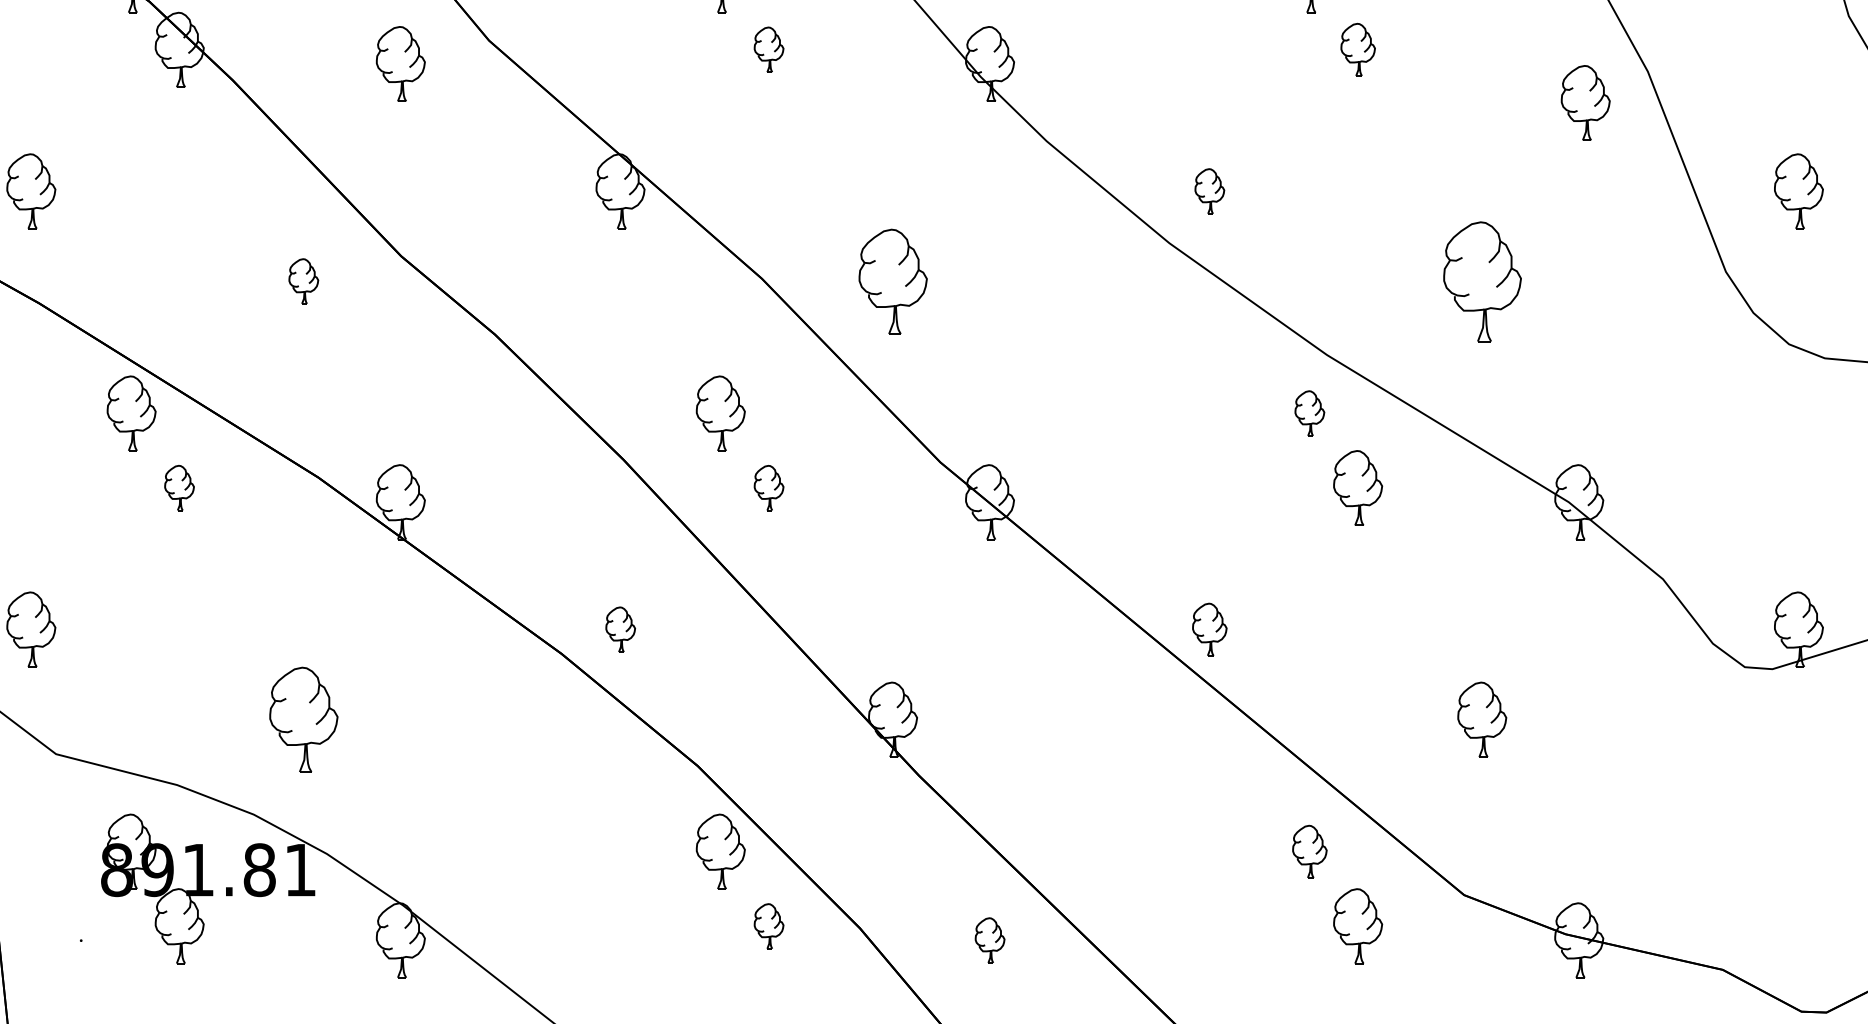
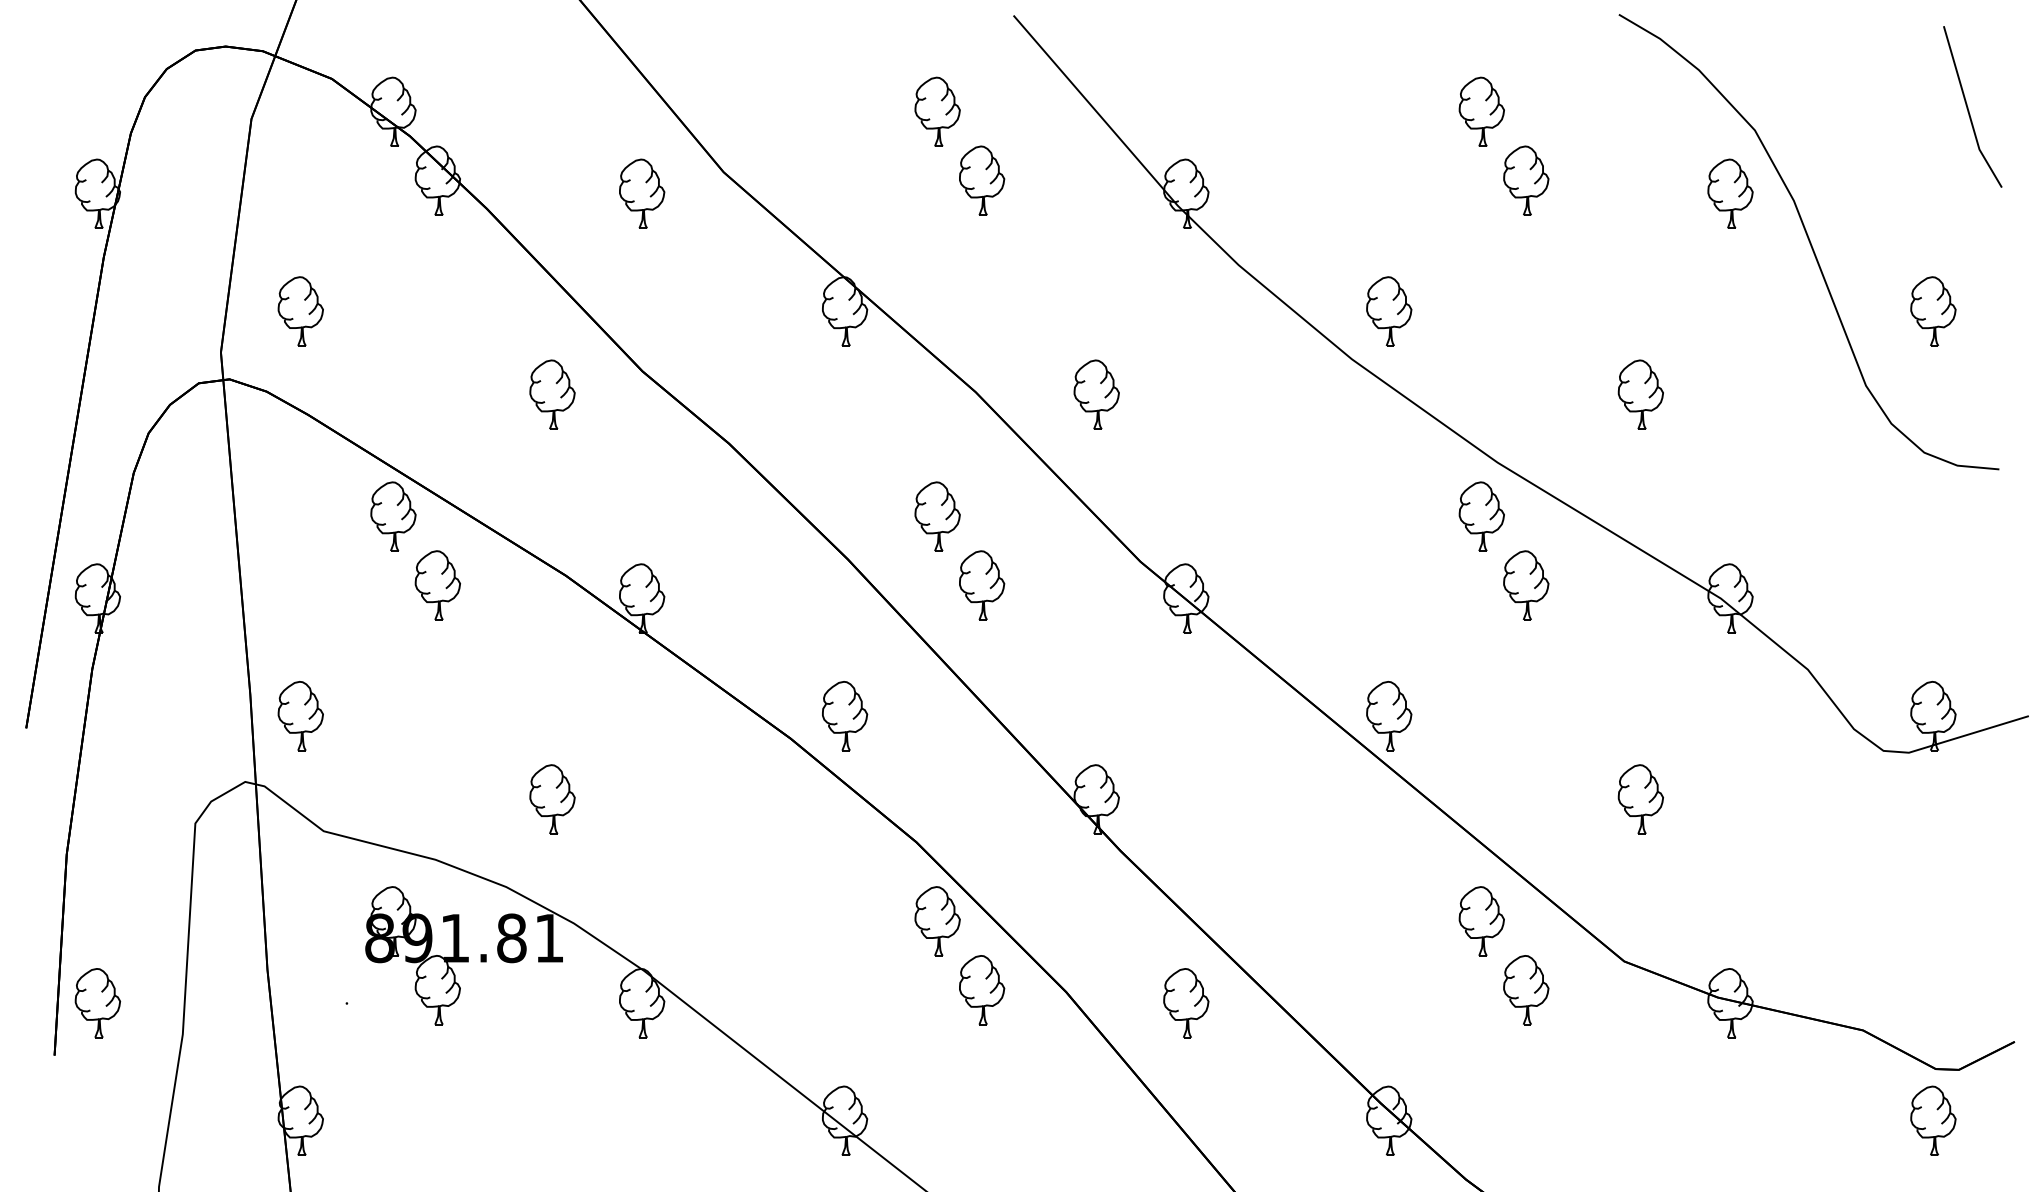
part: (769, 49) -> (982, 180), size x1.67
part: (1358, 49) -> (1526, 180), size x1.43
part: (1585, 102) -> (1730, 193), moved
part: (1210, 191) -> (1389, 311), size x1.67
part: (303, 281) -> (552, 394), size x1.67
part: (892, 281) -> (1096, 394), size x0.71
part: (1481, 281) -> (1640, 394), size x0.62
part: (1309, 413) -> (1481, 516), size x1.67
part: (179, 488) -> (437, 585), size x1.67
part: (769, 488) -> (982, 585), size x1.67
part: (621, 629) -> (845, 716), size x1.67
part: (1210, 629) -> (1389, 716), size x1.43
part: (303, 719) -> (552, 799), size x0.71
part: (1309, 851) -> (1481, 921), size x1.43
part: (769, 926) -> (982, 990), size x1.67
part: (990, 940) -> (1186, 1003), size x1.67

